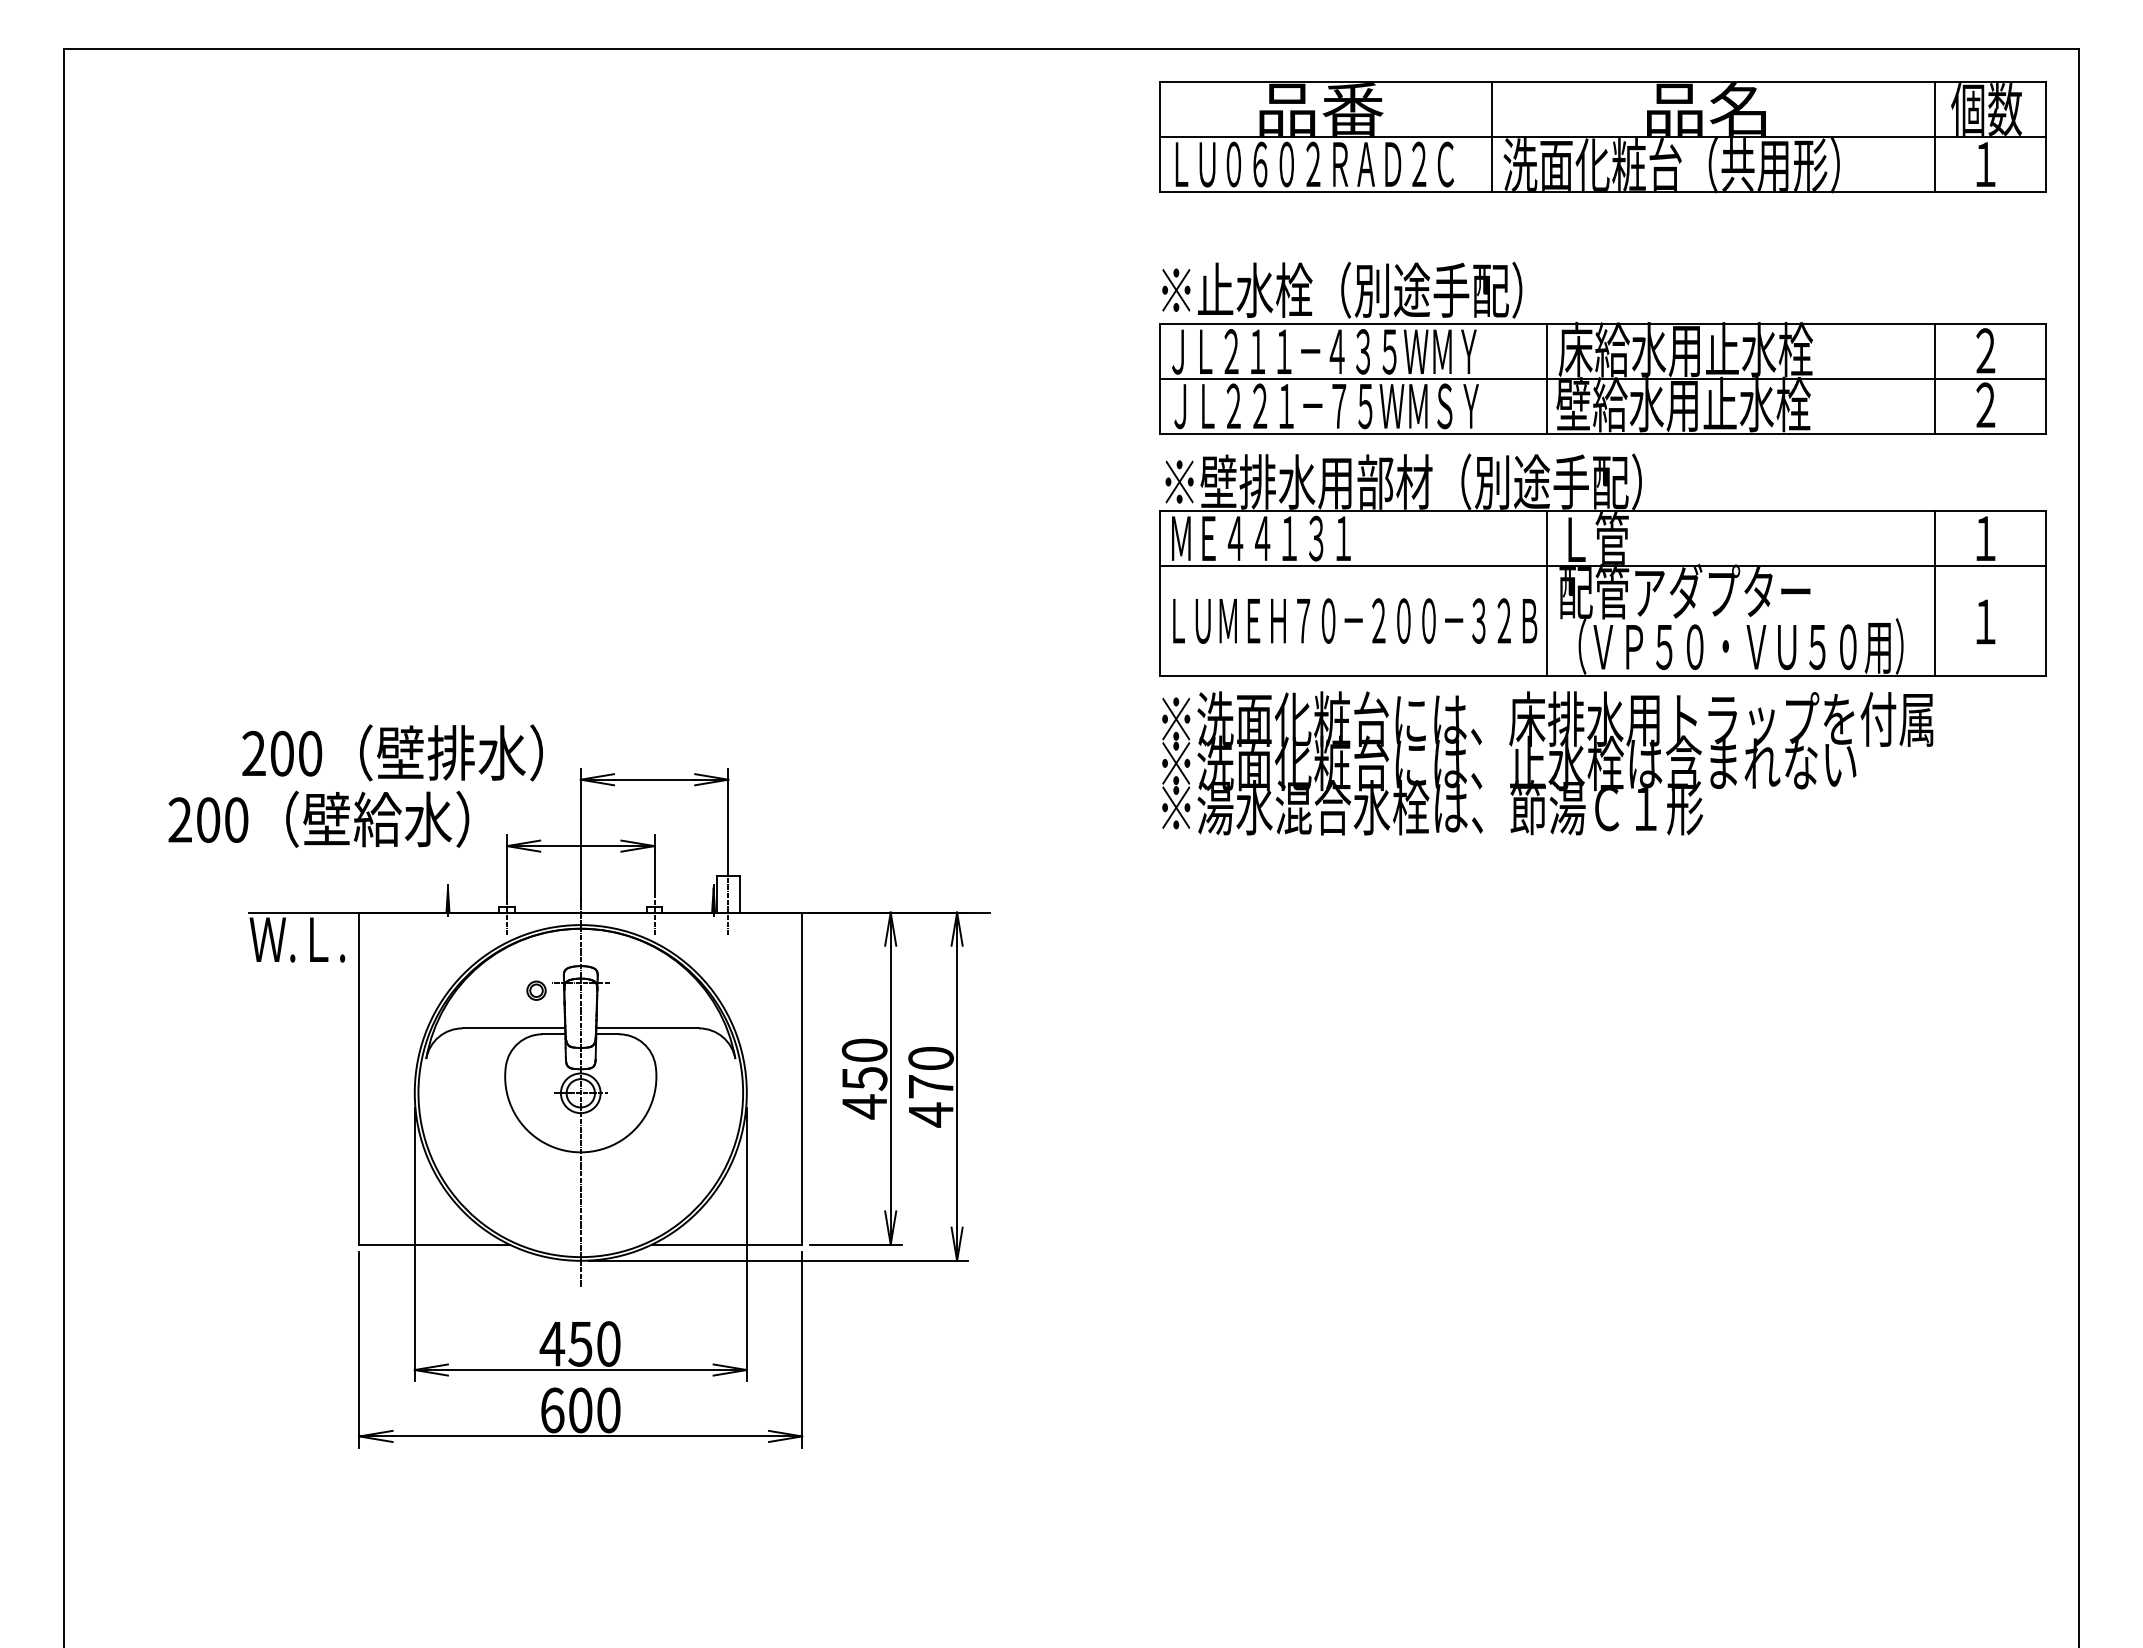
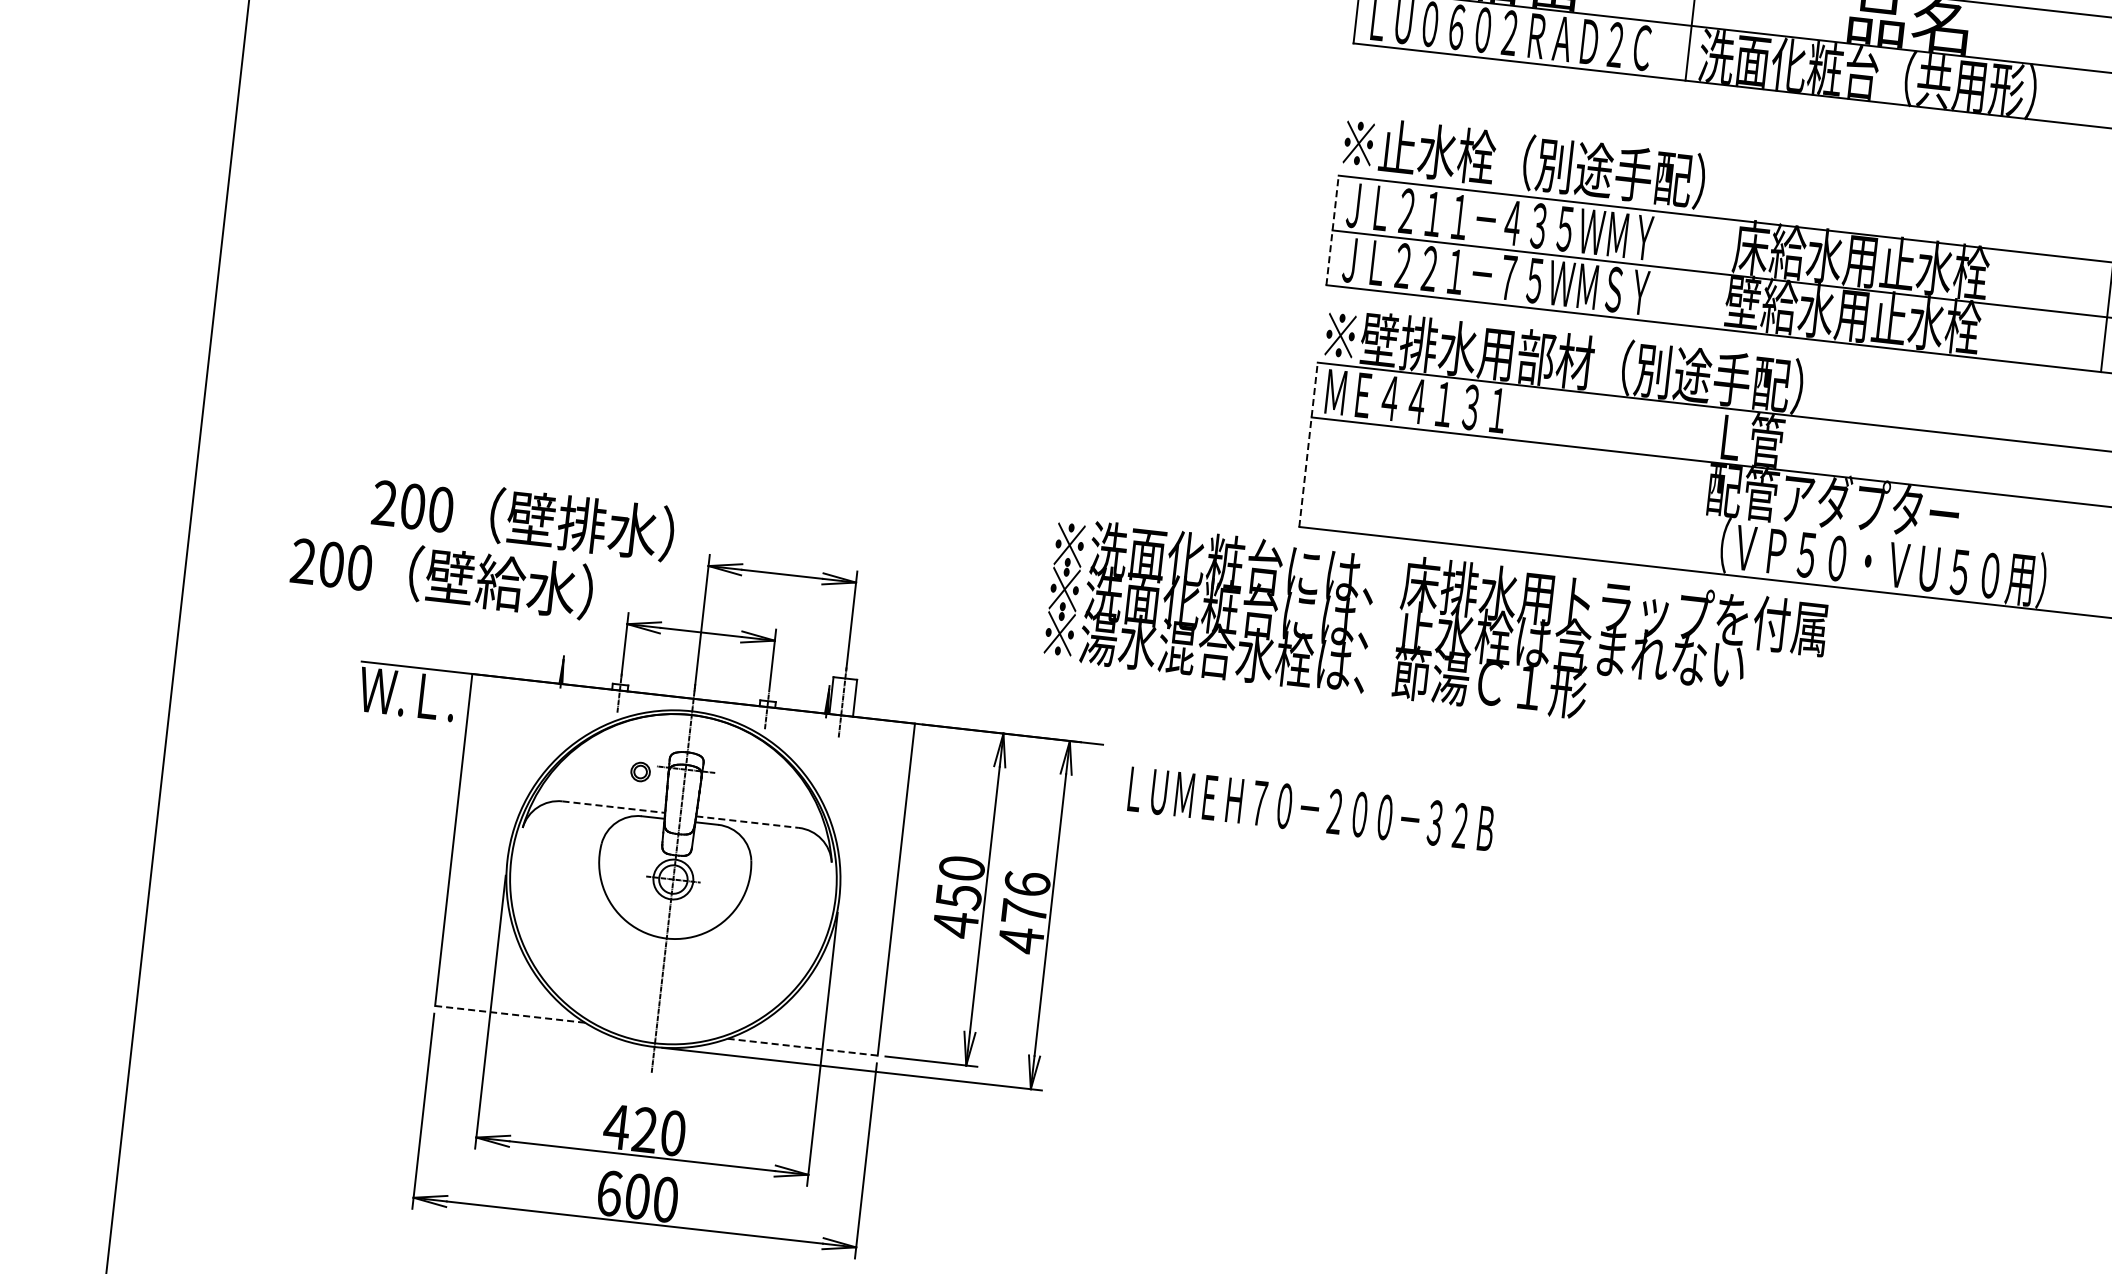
line: (1547, 378) -> (1719, 273), removed
line: (1160, 379) -> (1332, 230), solid -> dashed
line: (1160, 593) -> (1308, 444), solid -> dashed
line: (1547, 593) -> (1695, 488), removed
line: (1934, 593) -> (2082, 531), removed
text: (1355, 620) -> (1311, 808), moved
text: (1547, 763) -> (1435, 631), moved
line: (514, 1028) -> (614, 807), solid -> dashed
line: (648, 1028) -> (748, 822), solid -> dashed
text: (930, 1057) -> (1027, 882), 470 -> 476
line: (435, 1244) -> (511, 1014), solid -> dashed
line: (727, 1244) -> (803, 1047), solid -> dashed
text: (580, 1343) -> (645, 1129), 450 -> 420

